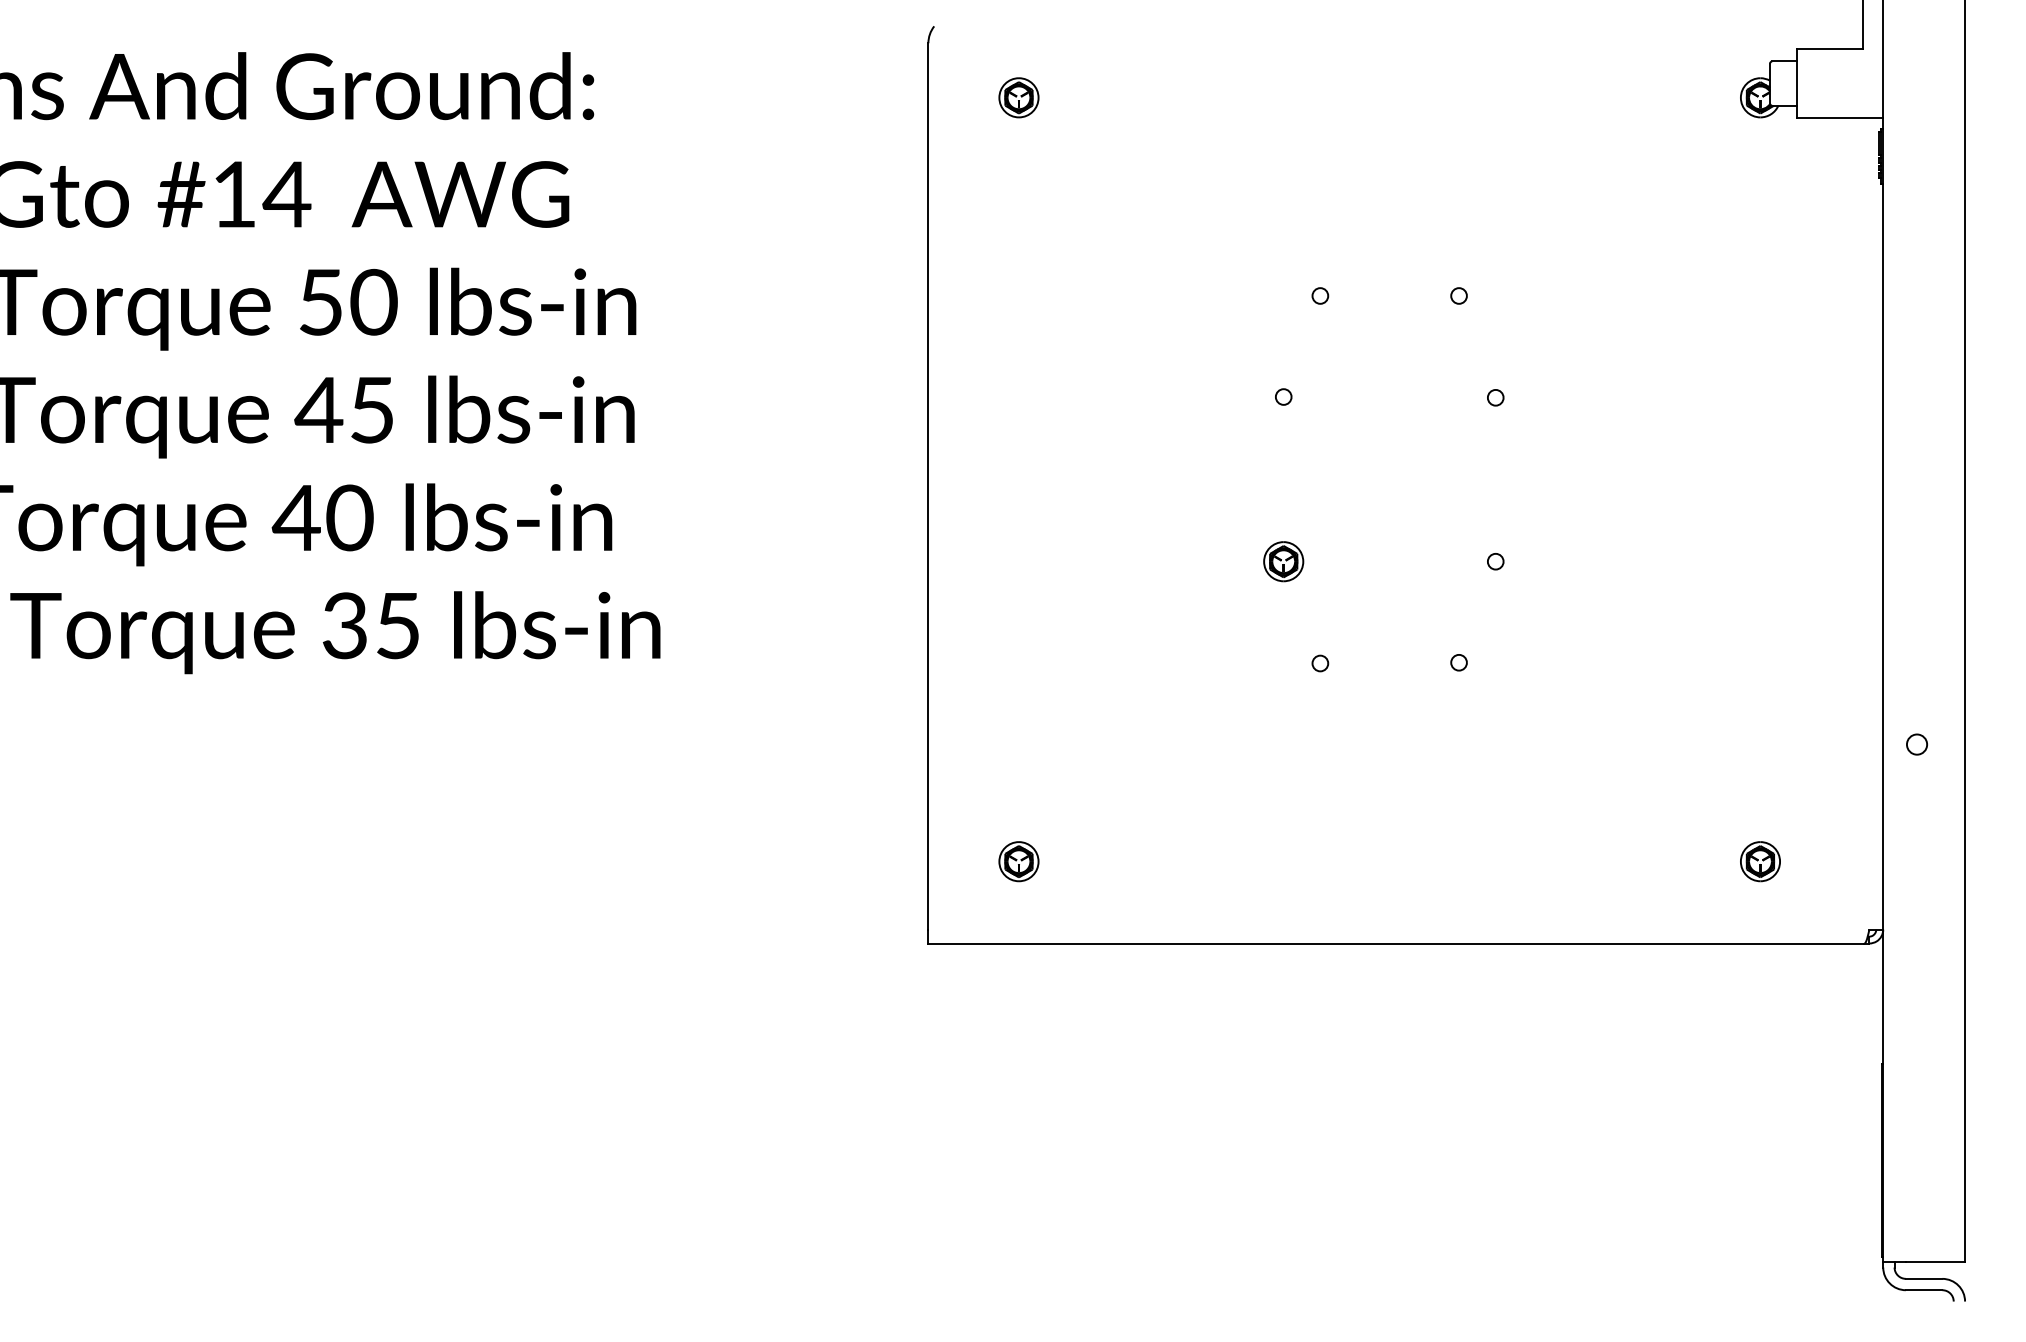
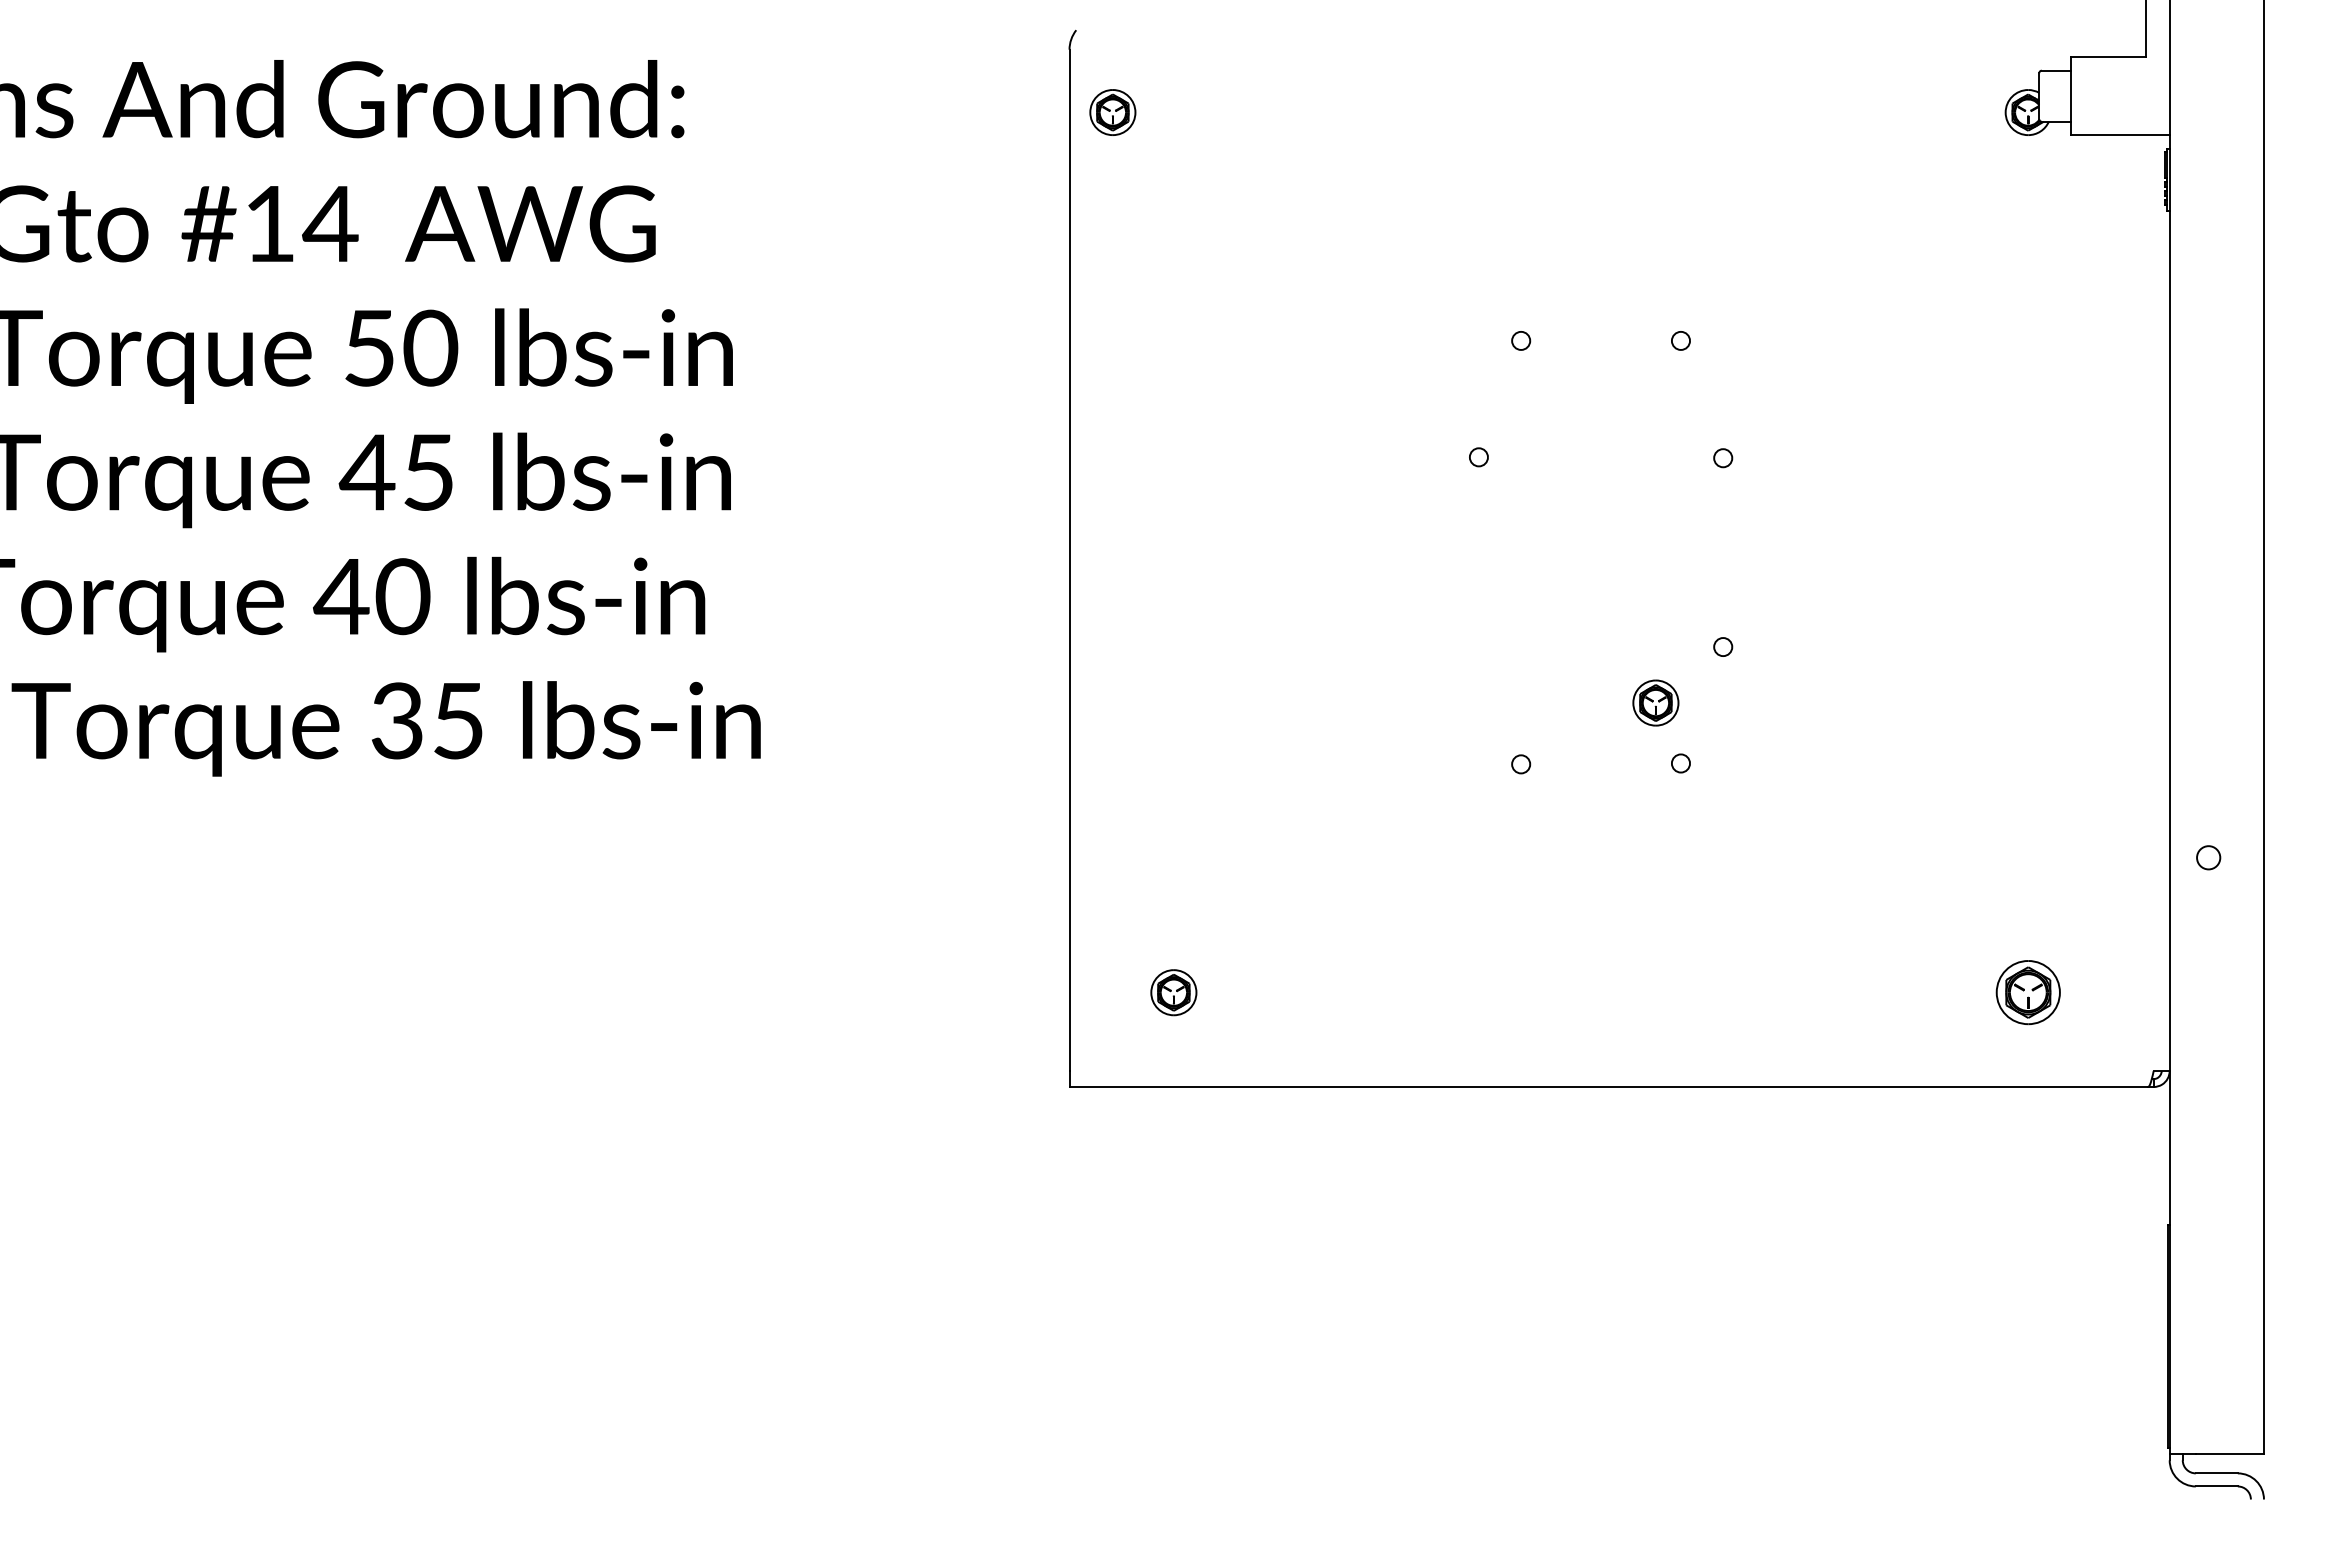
part: (1018, 97) -> (1112, 112), moved
part: (1283, 561) -> (1655, 702), moved
part: (1759, 861) -> (2027, 992), size x1.4

